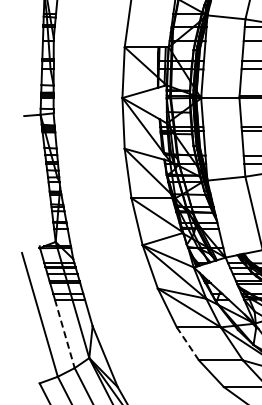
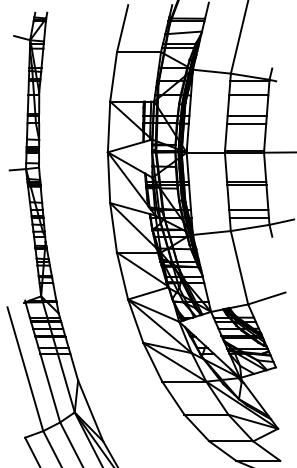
line: (65, 334) -> (50, 388), dashed -> solid
line: (188, 344) -> (173, 398), dashed -> solid

